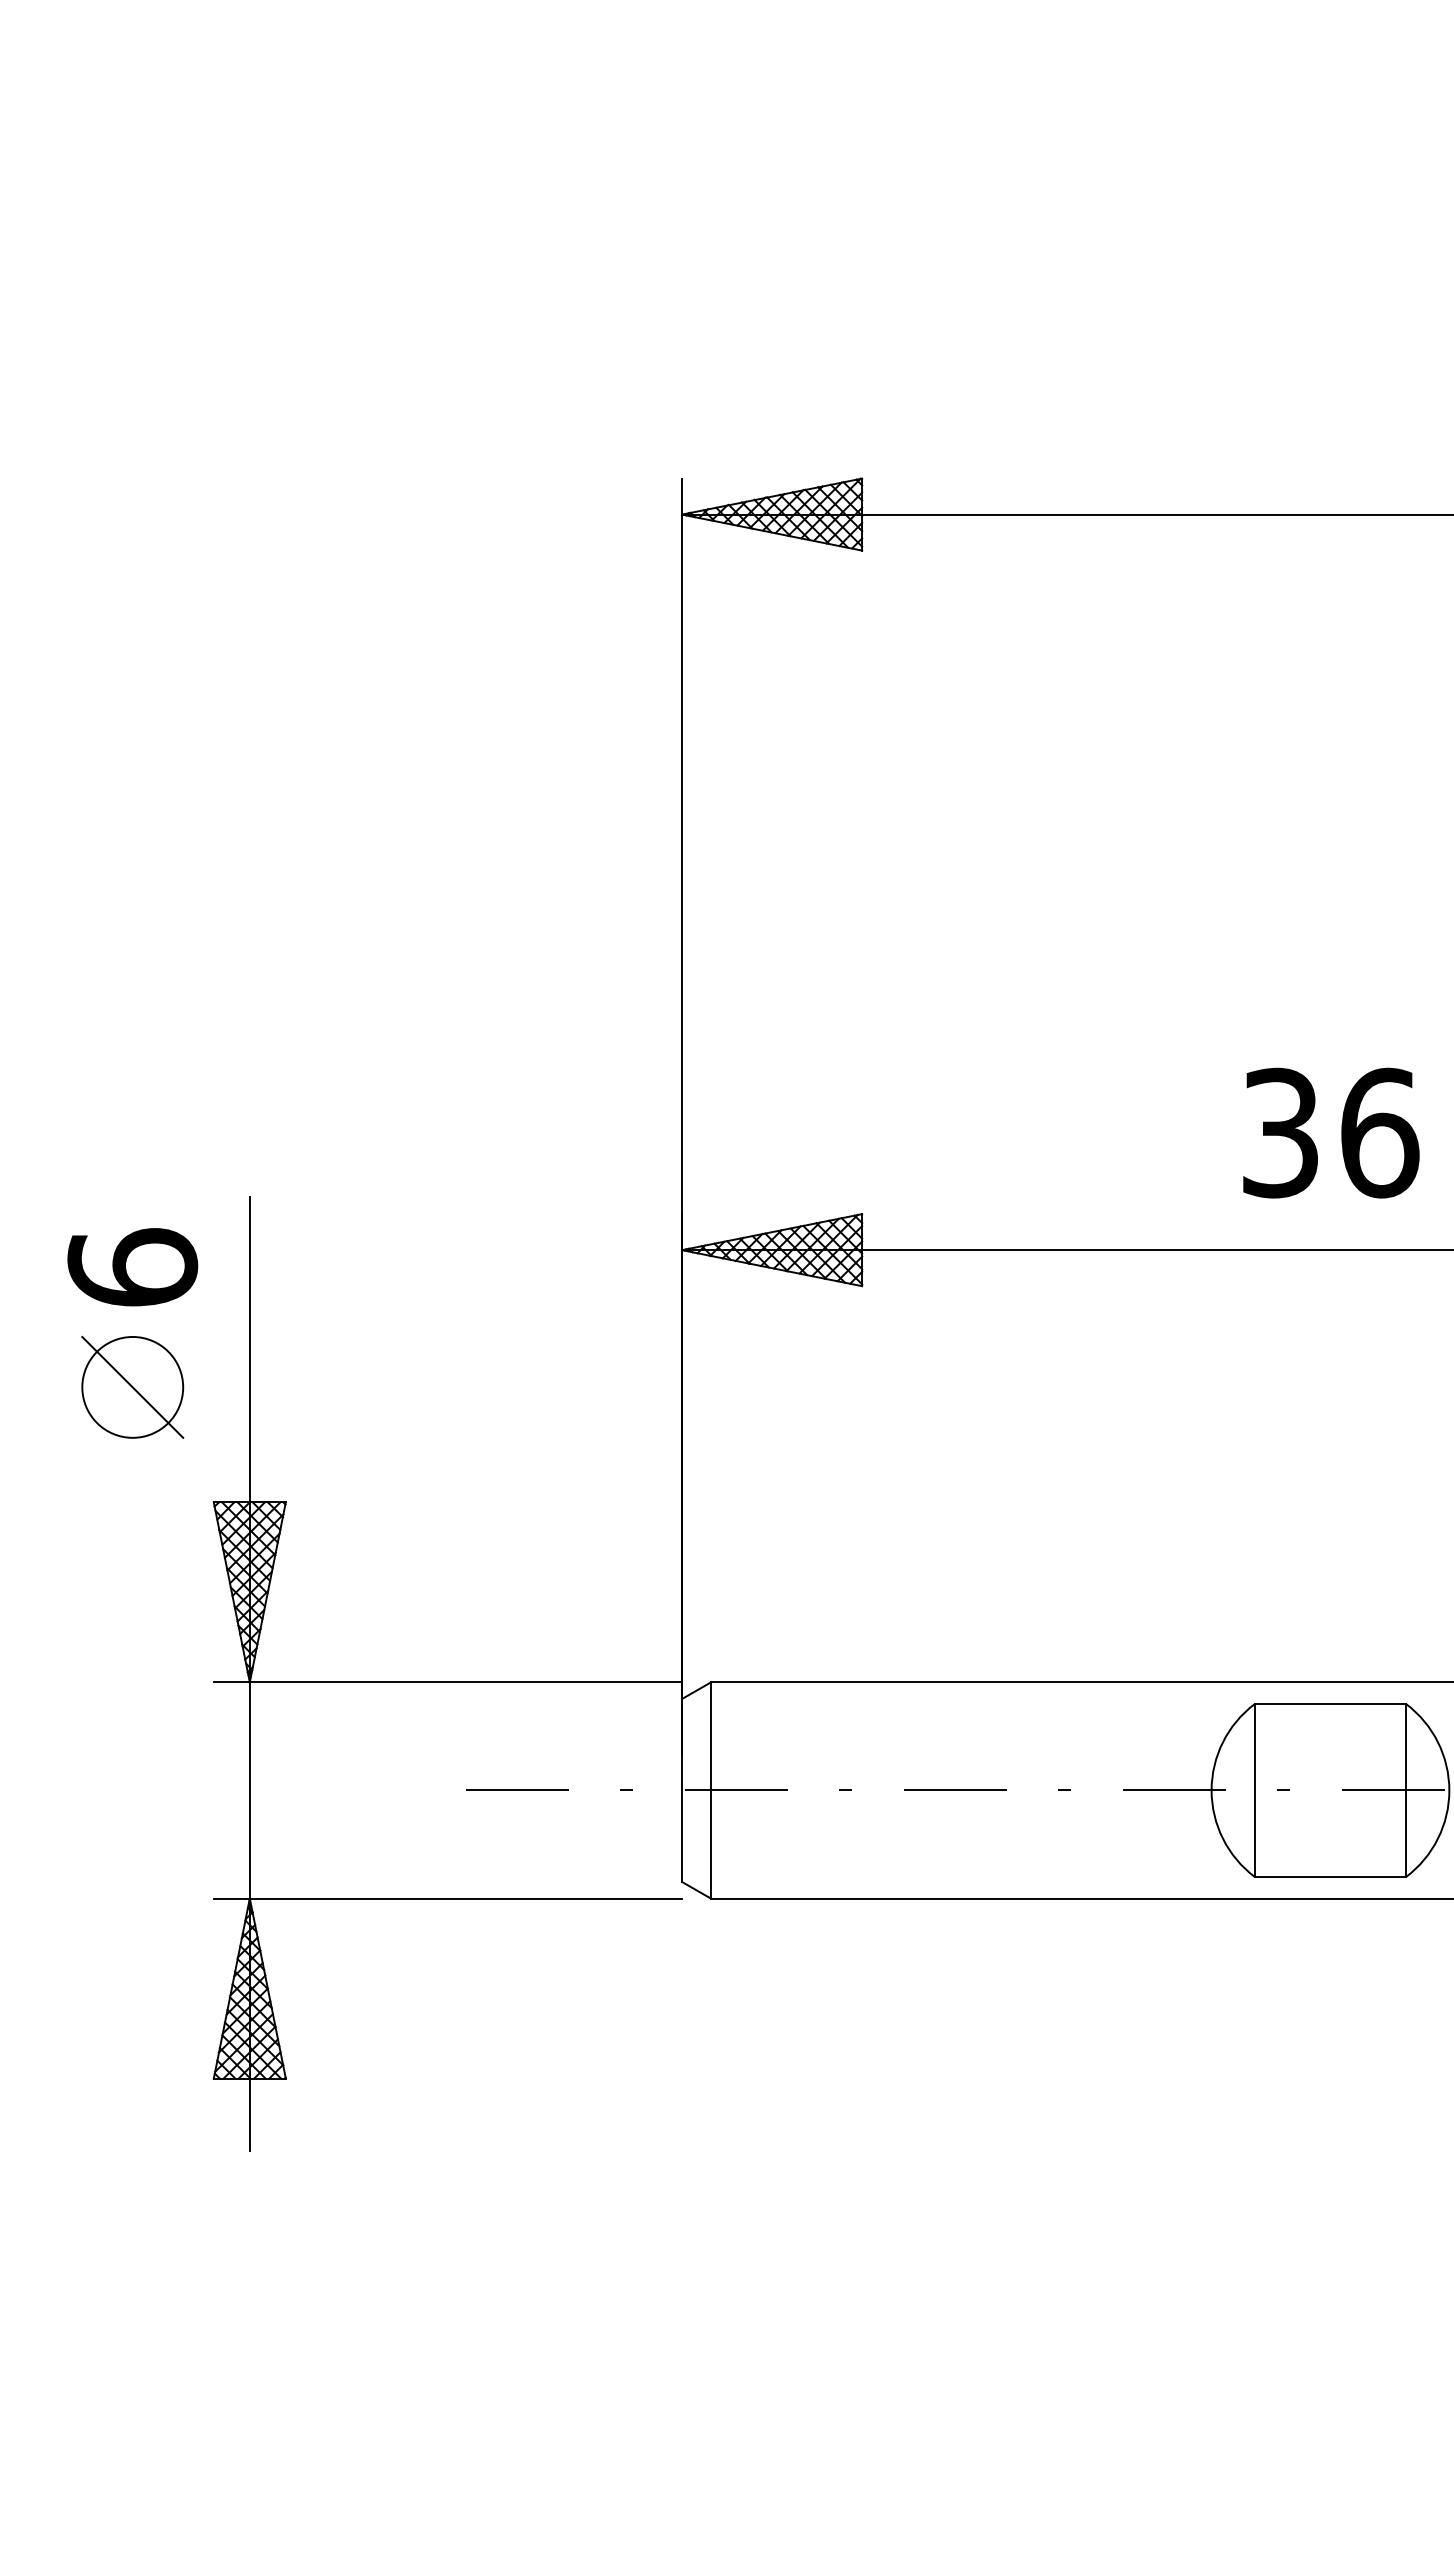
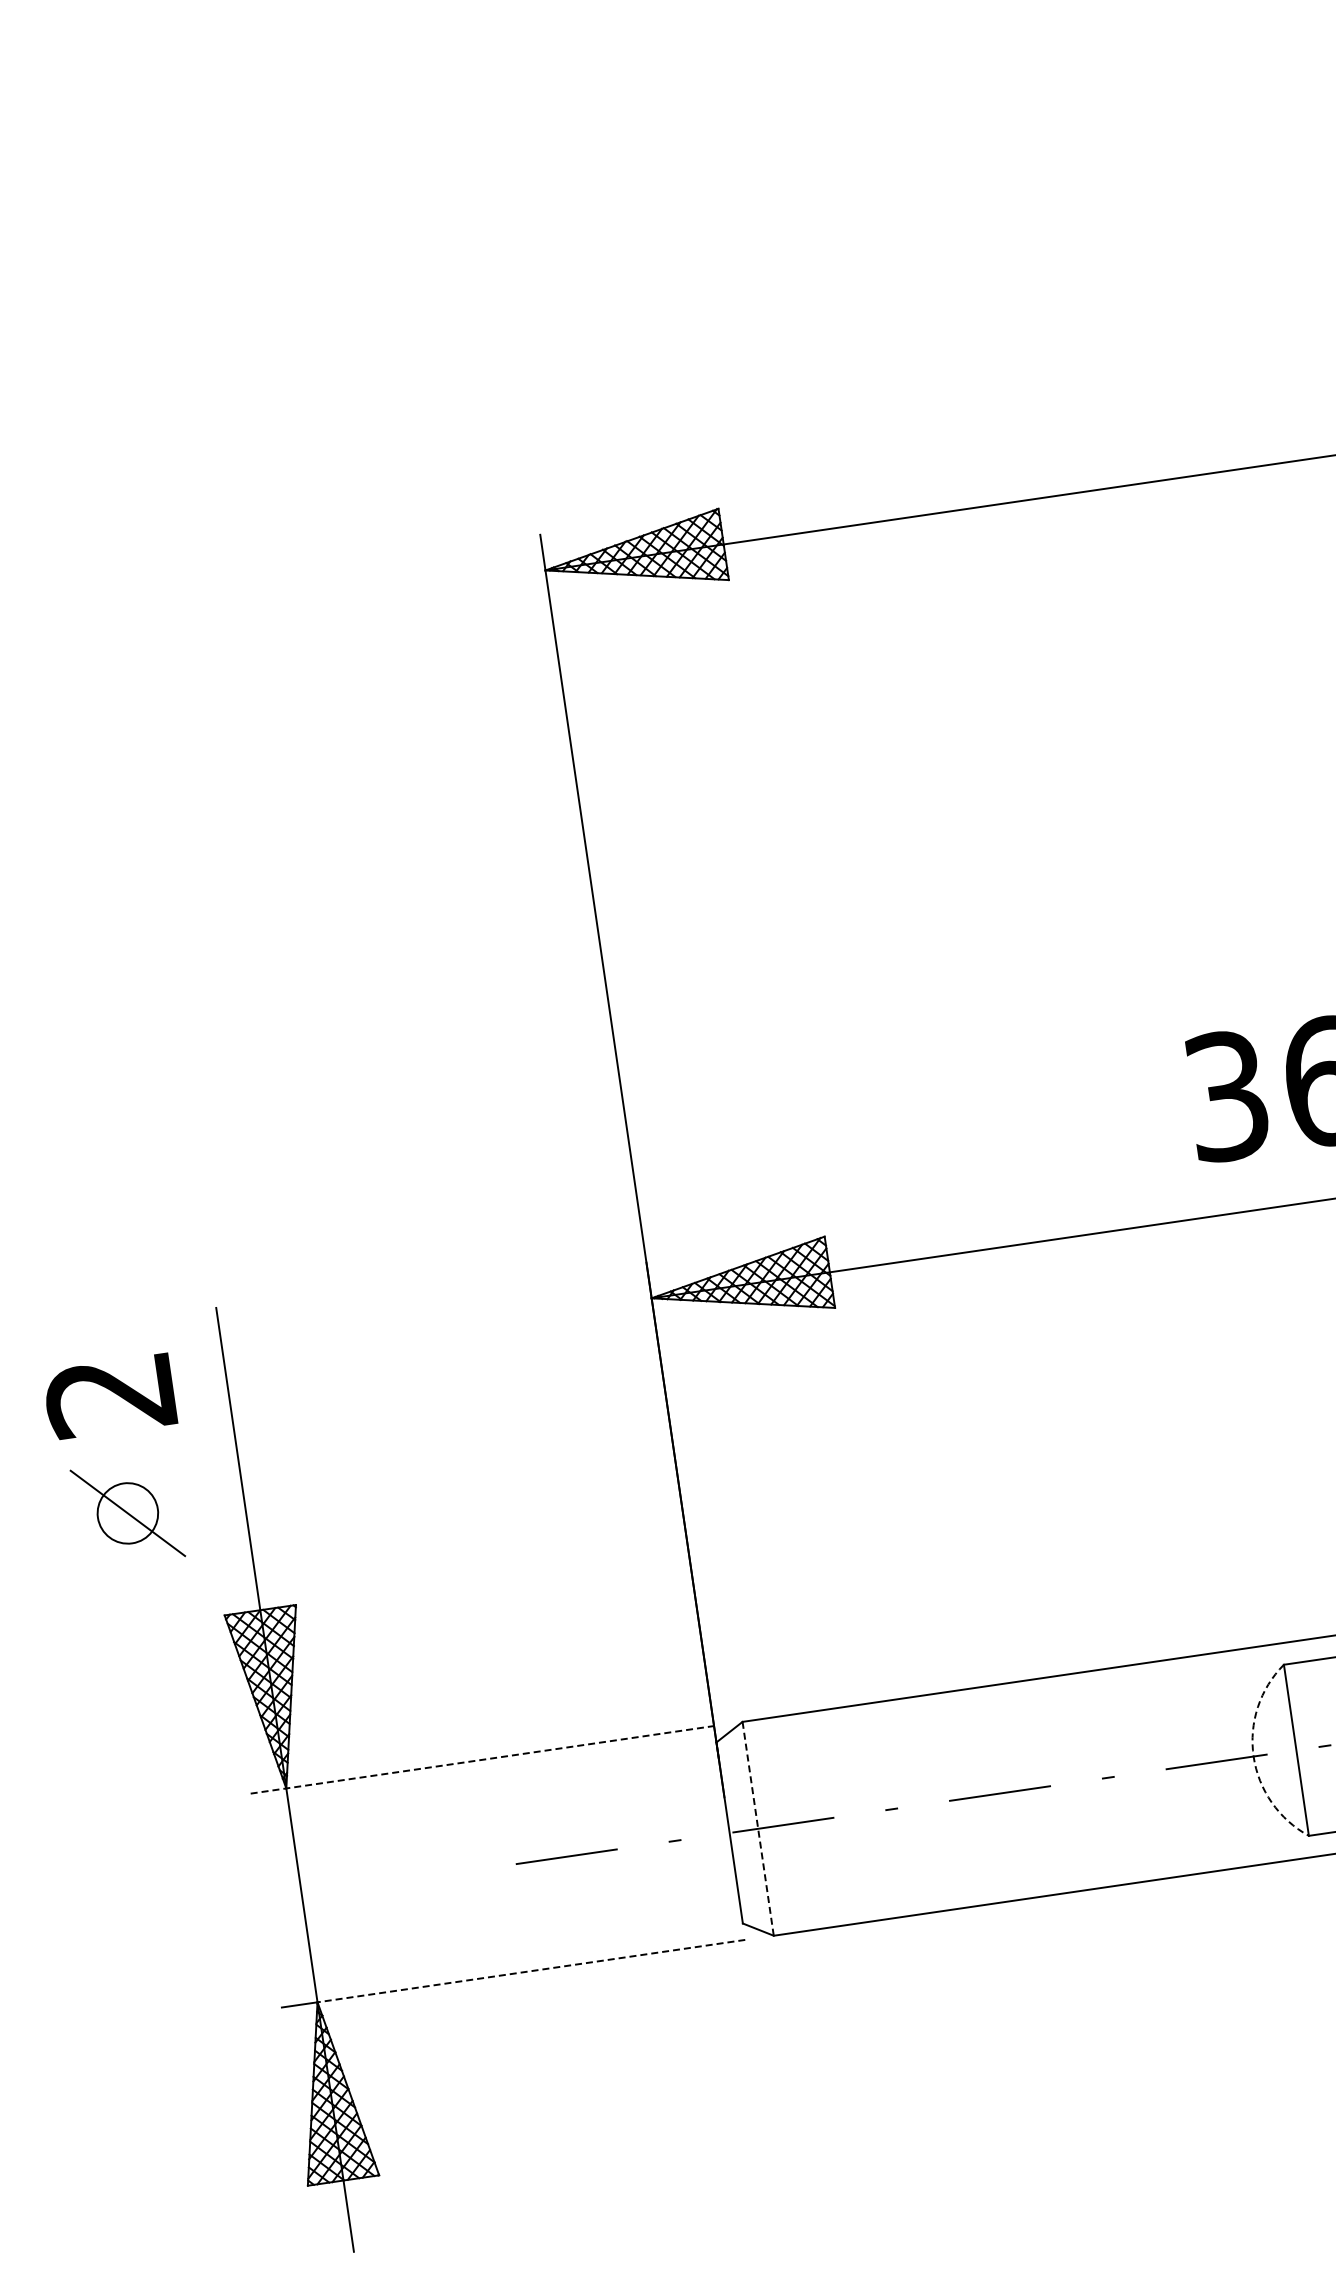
text: (132, 1267) -> (110, 1394), 6 -> 2
circle: (132, 1386) -> (127, 1512), size x0.6
line: (448, 1682) -> (482, 1759), solid -> dashed
line: (710, 1790) -> (757, 1828), solid -> dashed
arc: (1211, 1790) -> (1253, 1756), solid -> dashed
line: (465, 1898) -> (530, 1971), solid -> dashed

